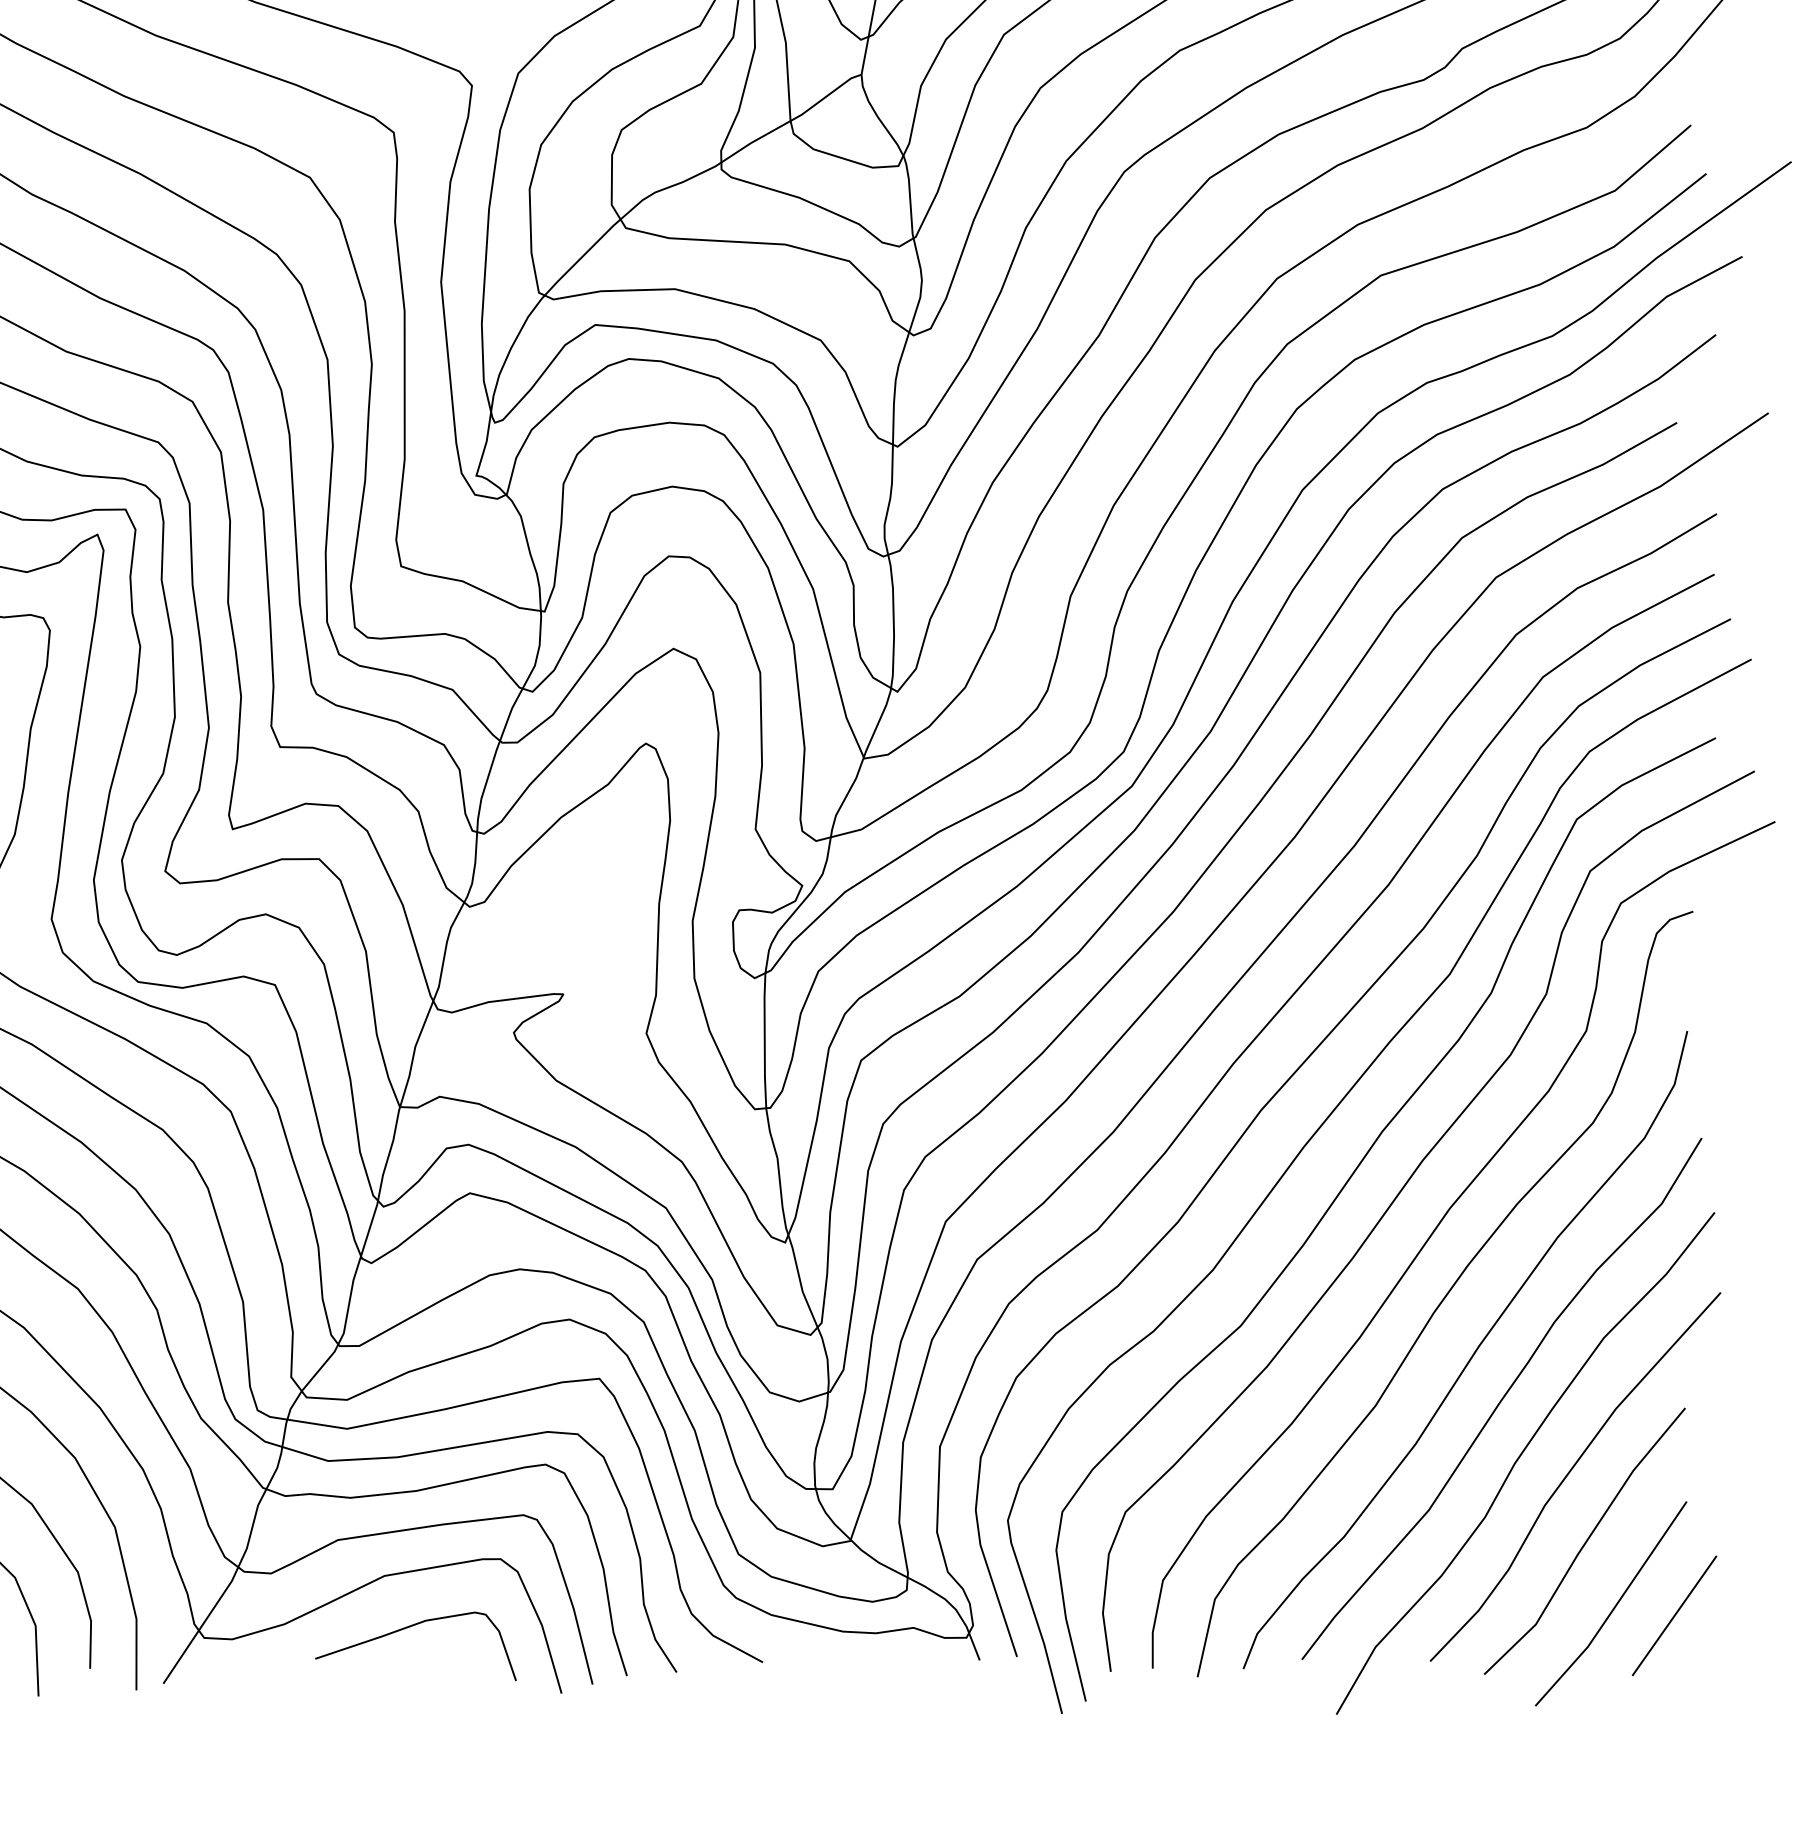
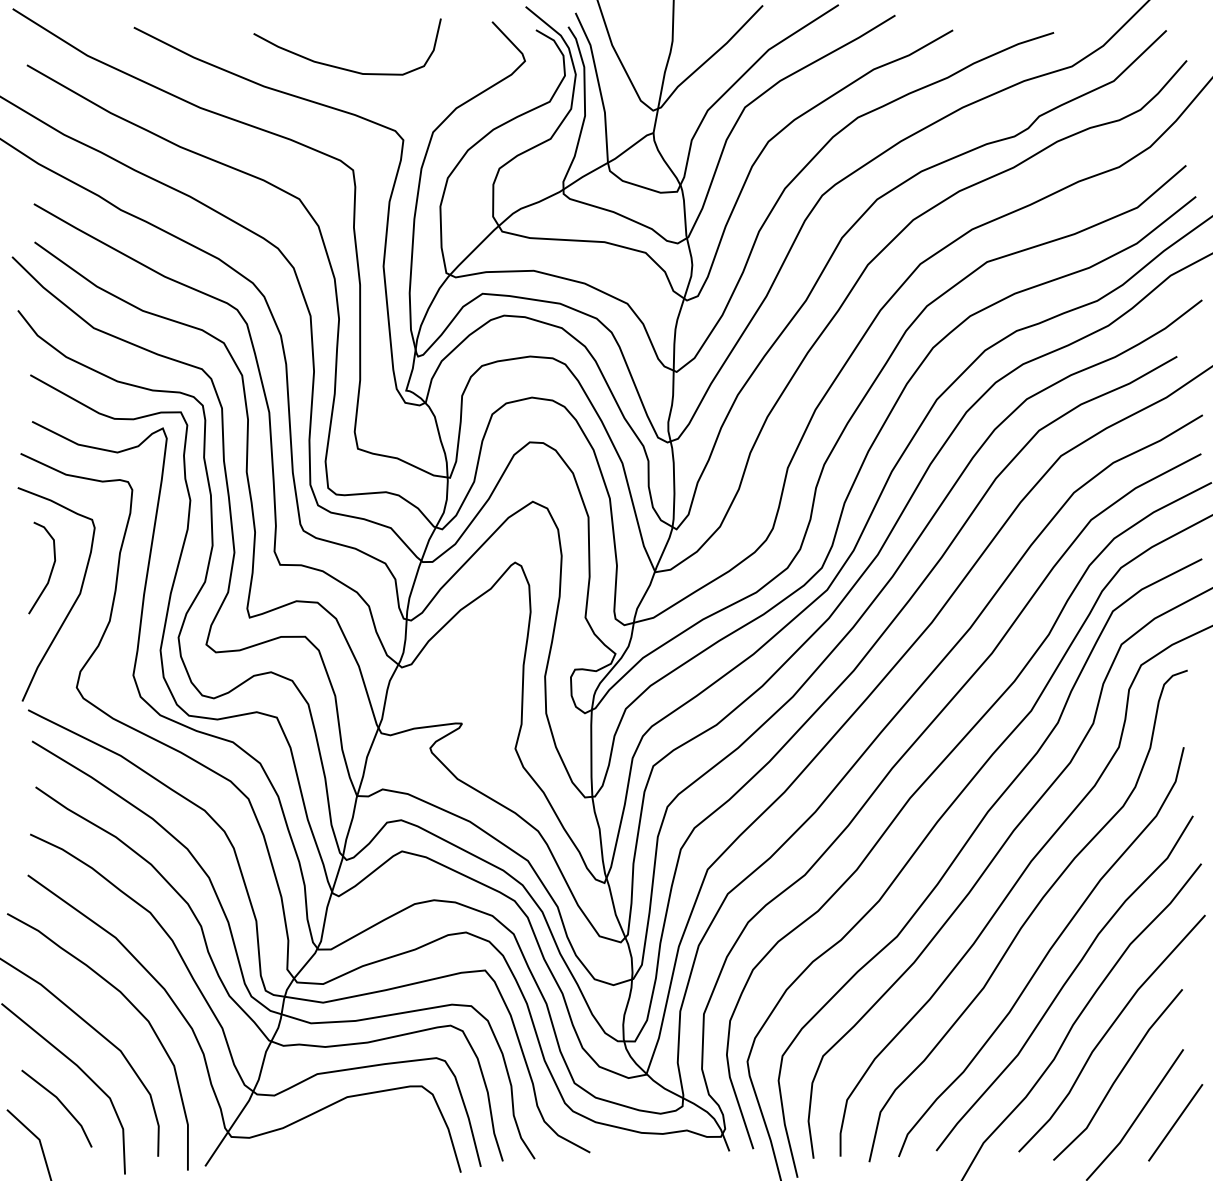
curve: (411, 1627) -> (364, 1130), removed

